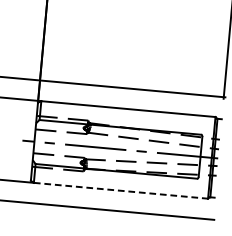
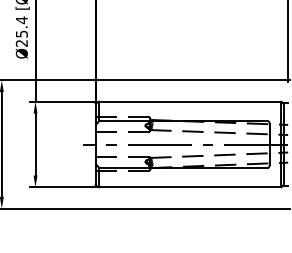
line: (121, 190) -> (190, 187), dashed -> solid

